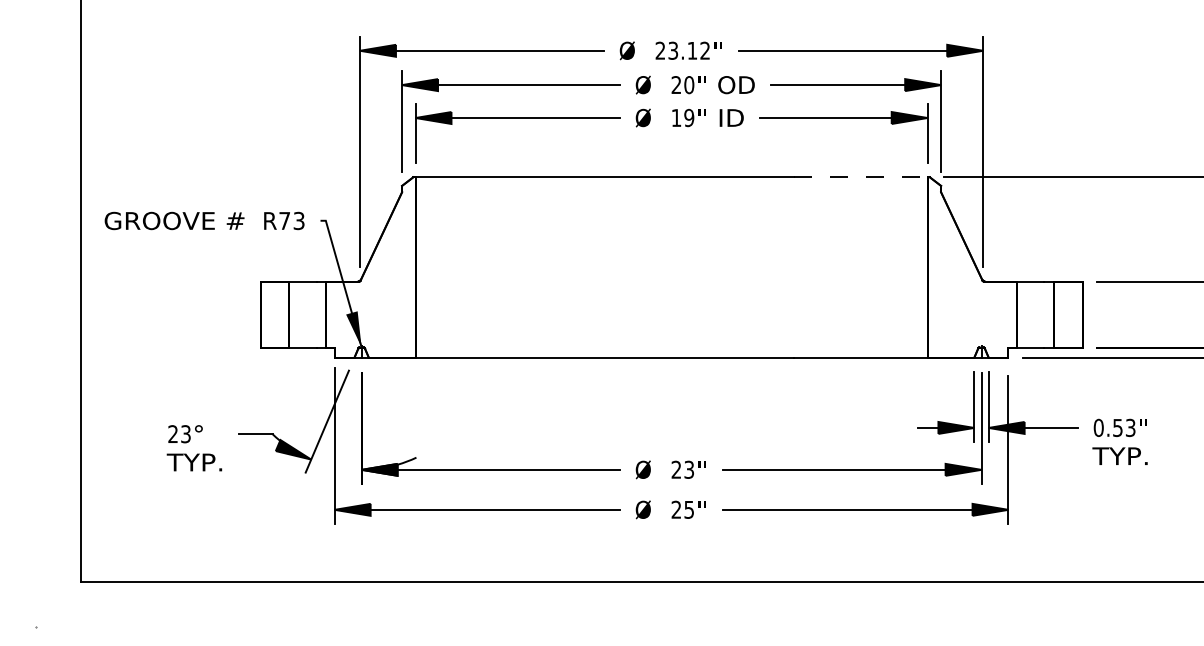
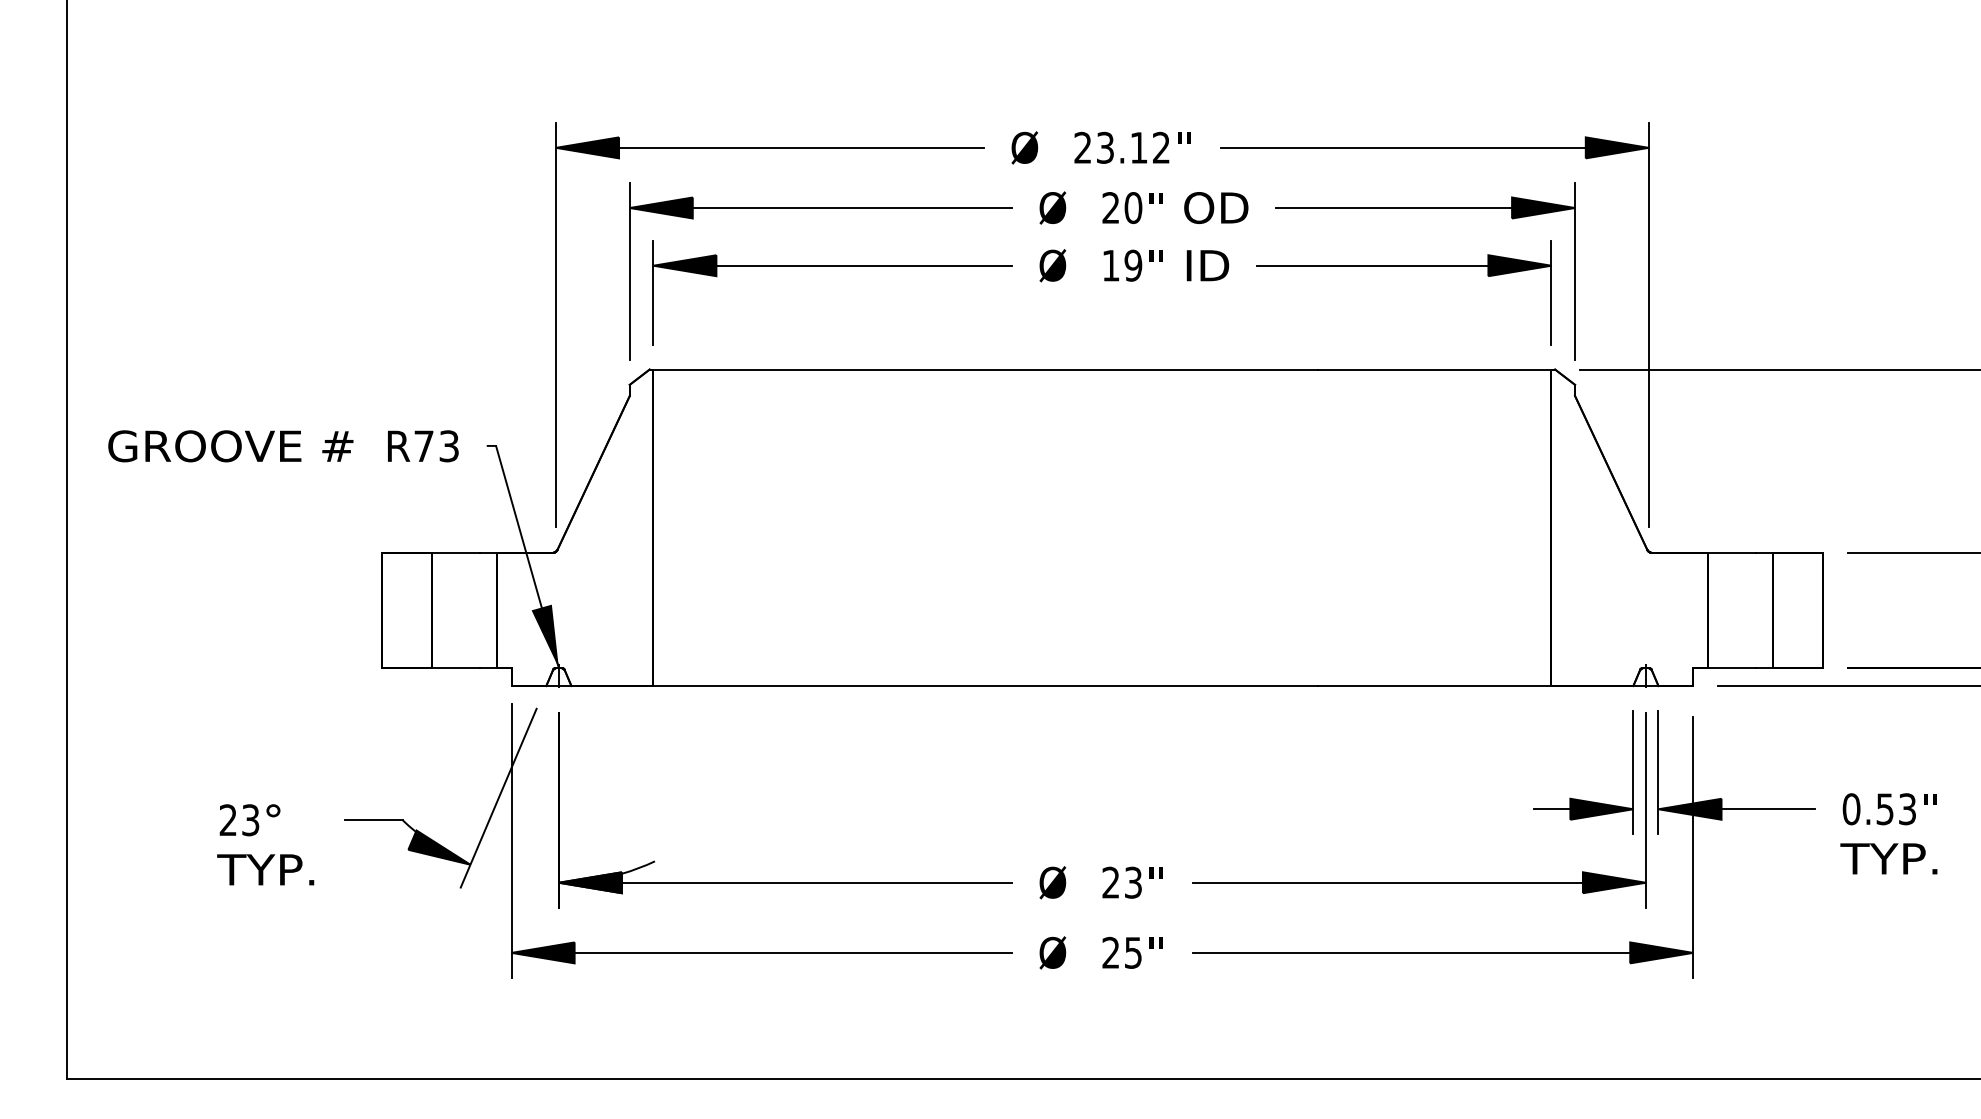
line: (860, 177) -> (1433, 370), dashed -> solid

